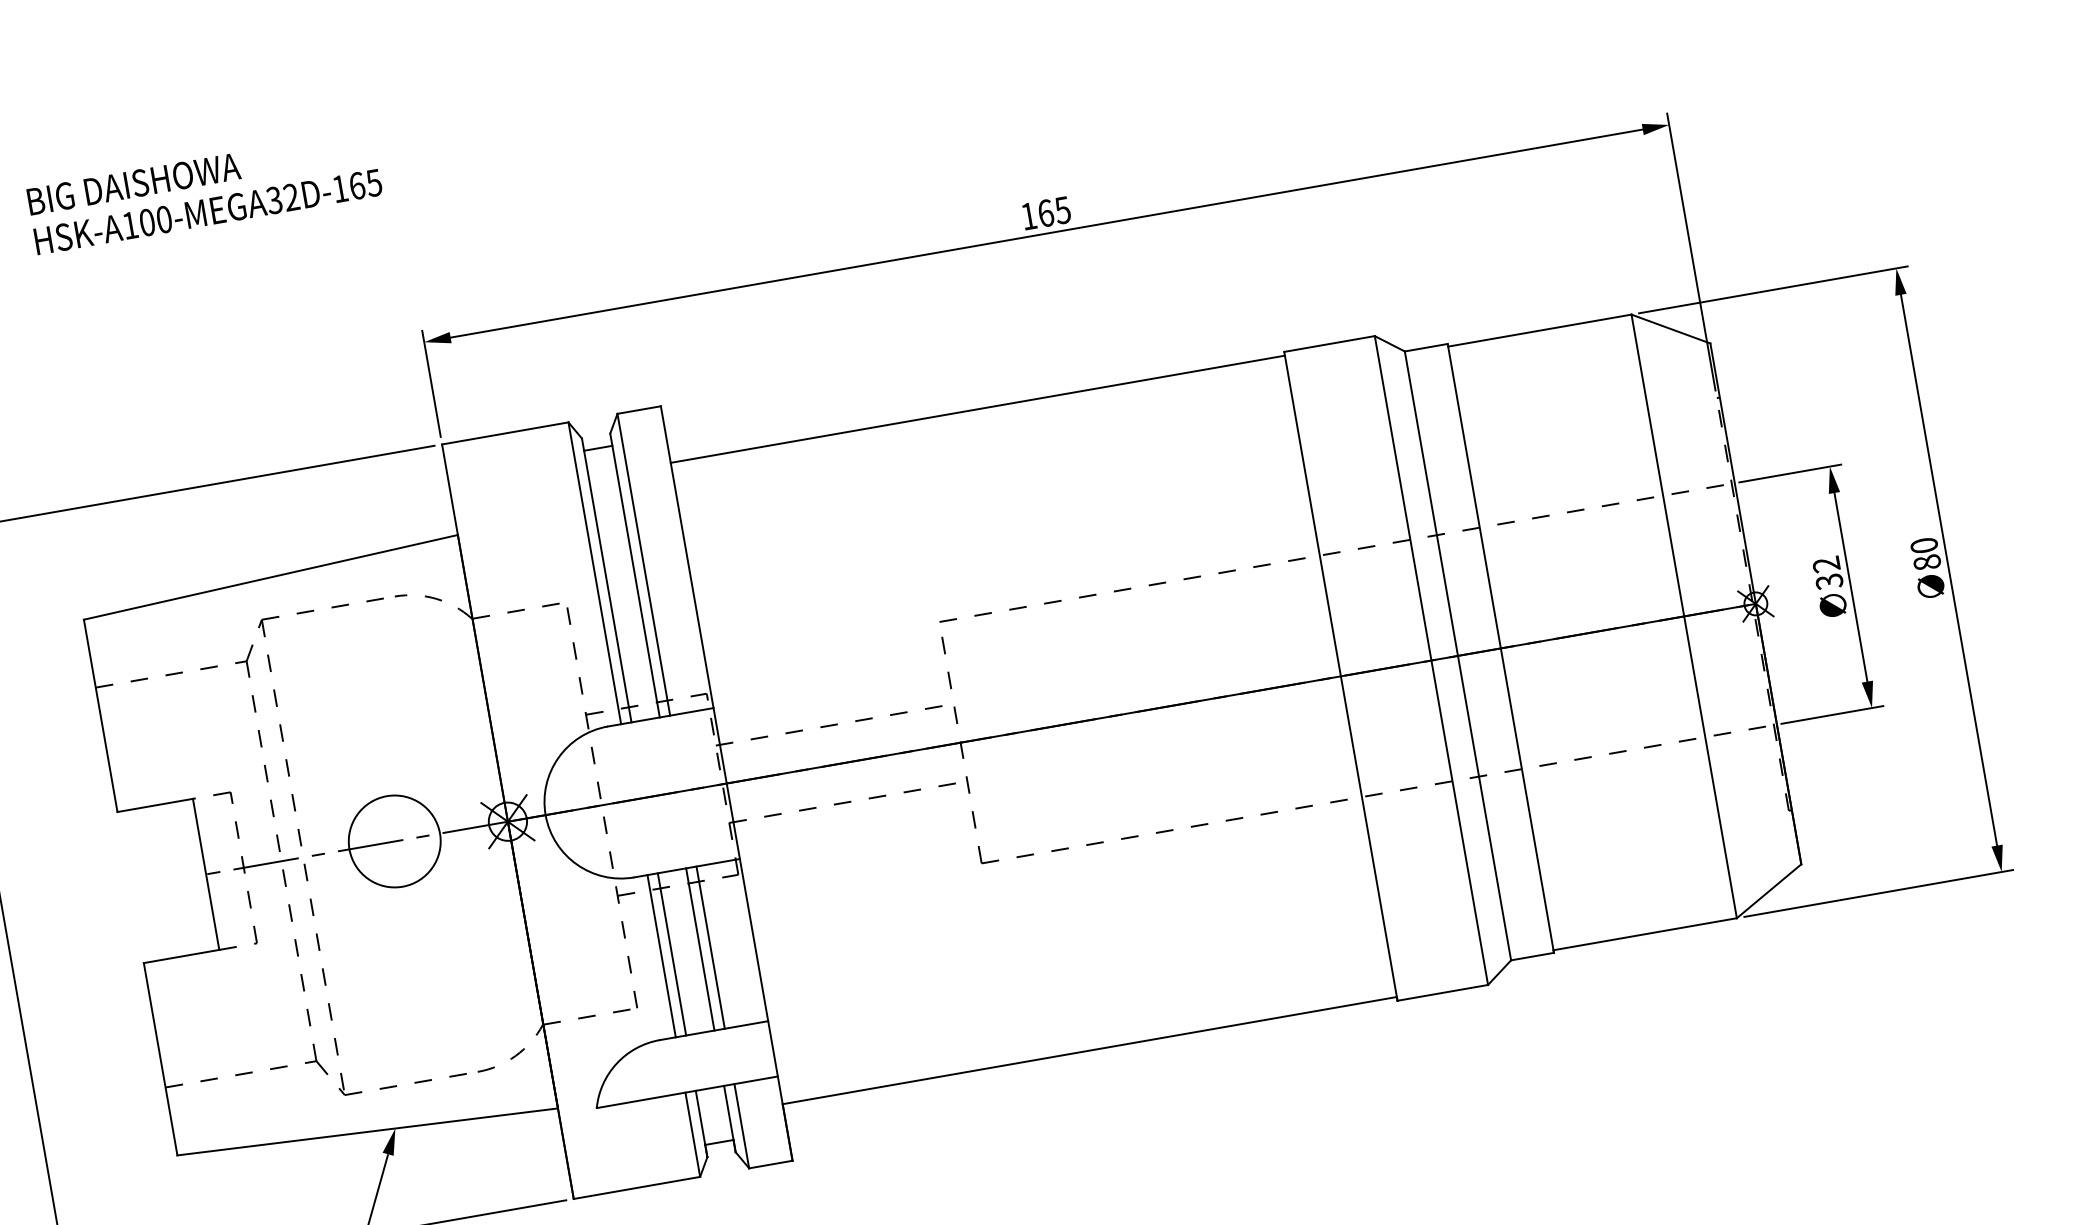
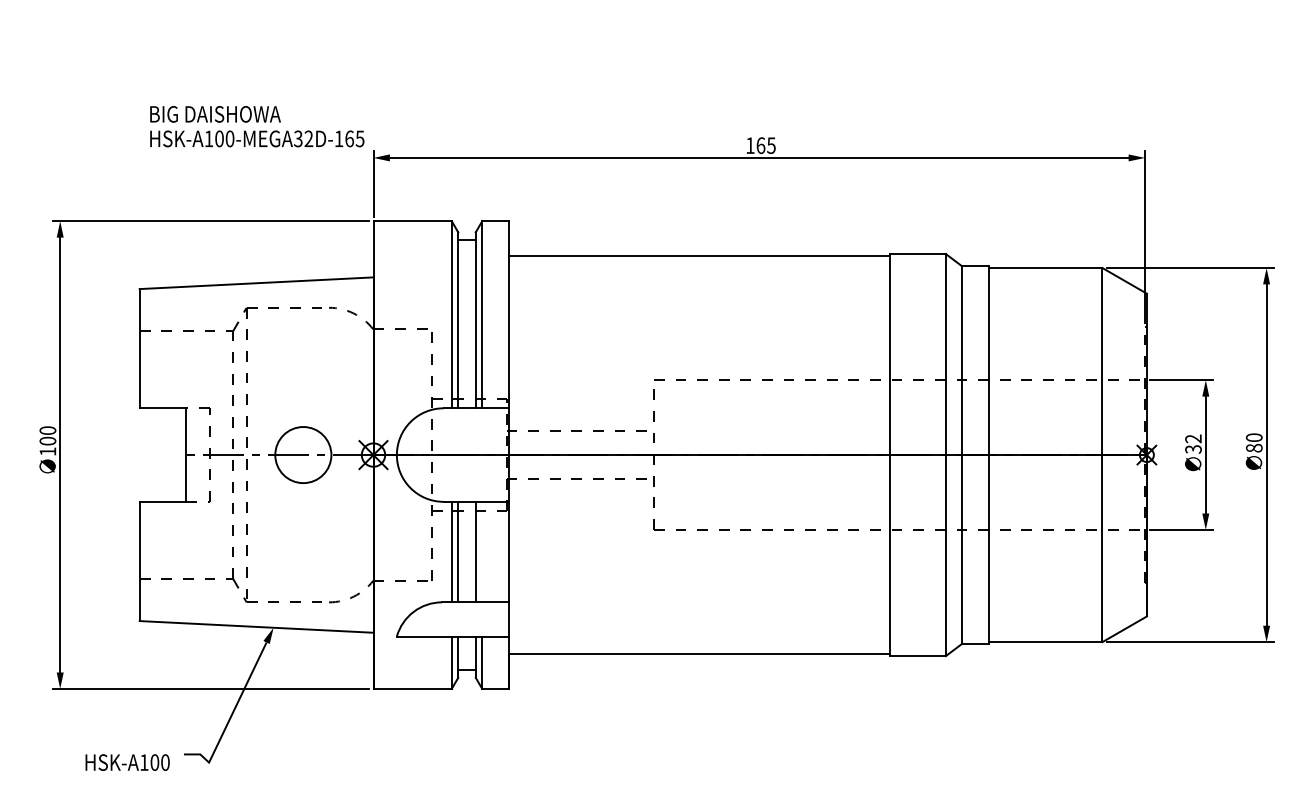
text: (205, 191) -> (257, 126), moved
line: (710, 946) -> (482, 551), removed

